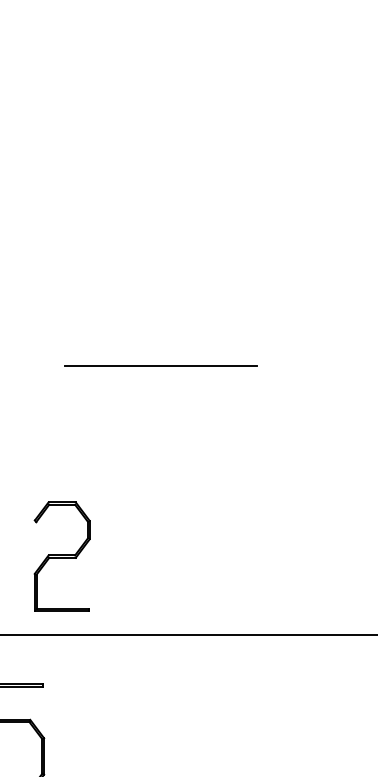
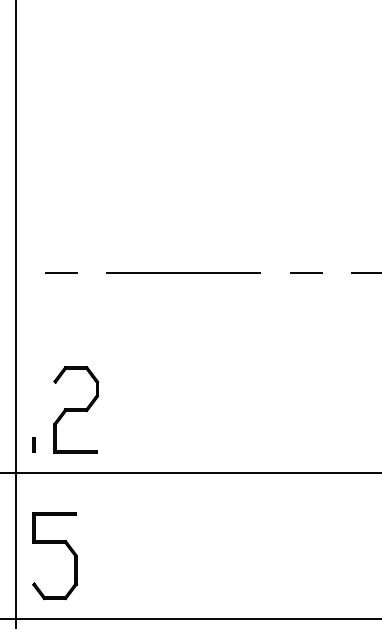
line: (160, 365) -> (183, 272), moved
line: (23, 382) -> (60, 272), added
line: (332, 382) -> (306, 272), added
part: (62, 555) -> (76, 409), moved

